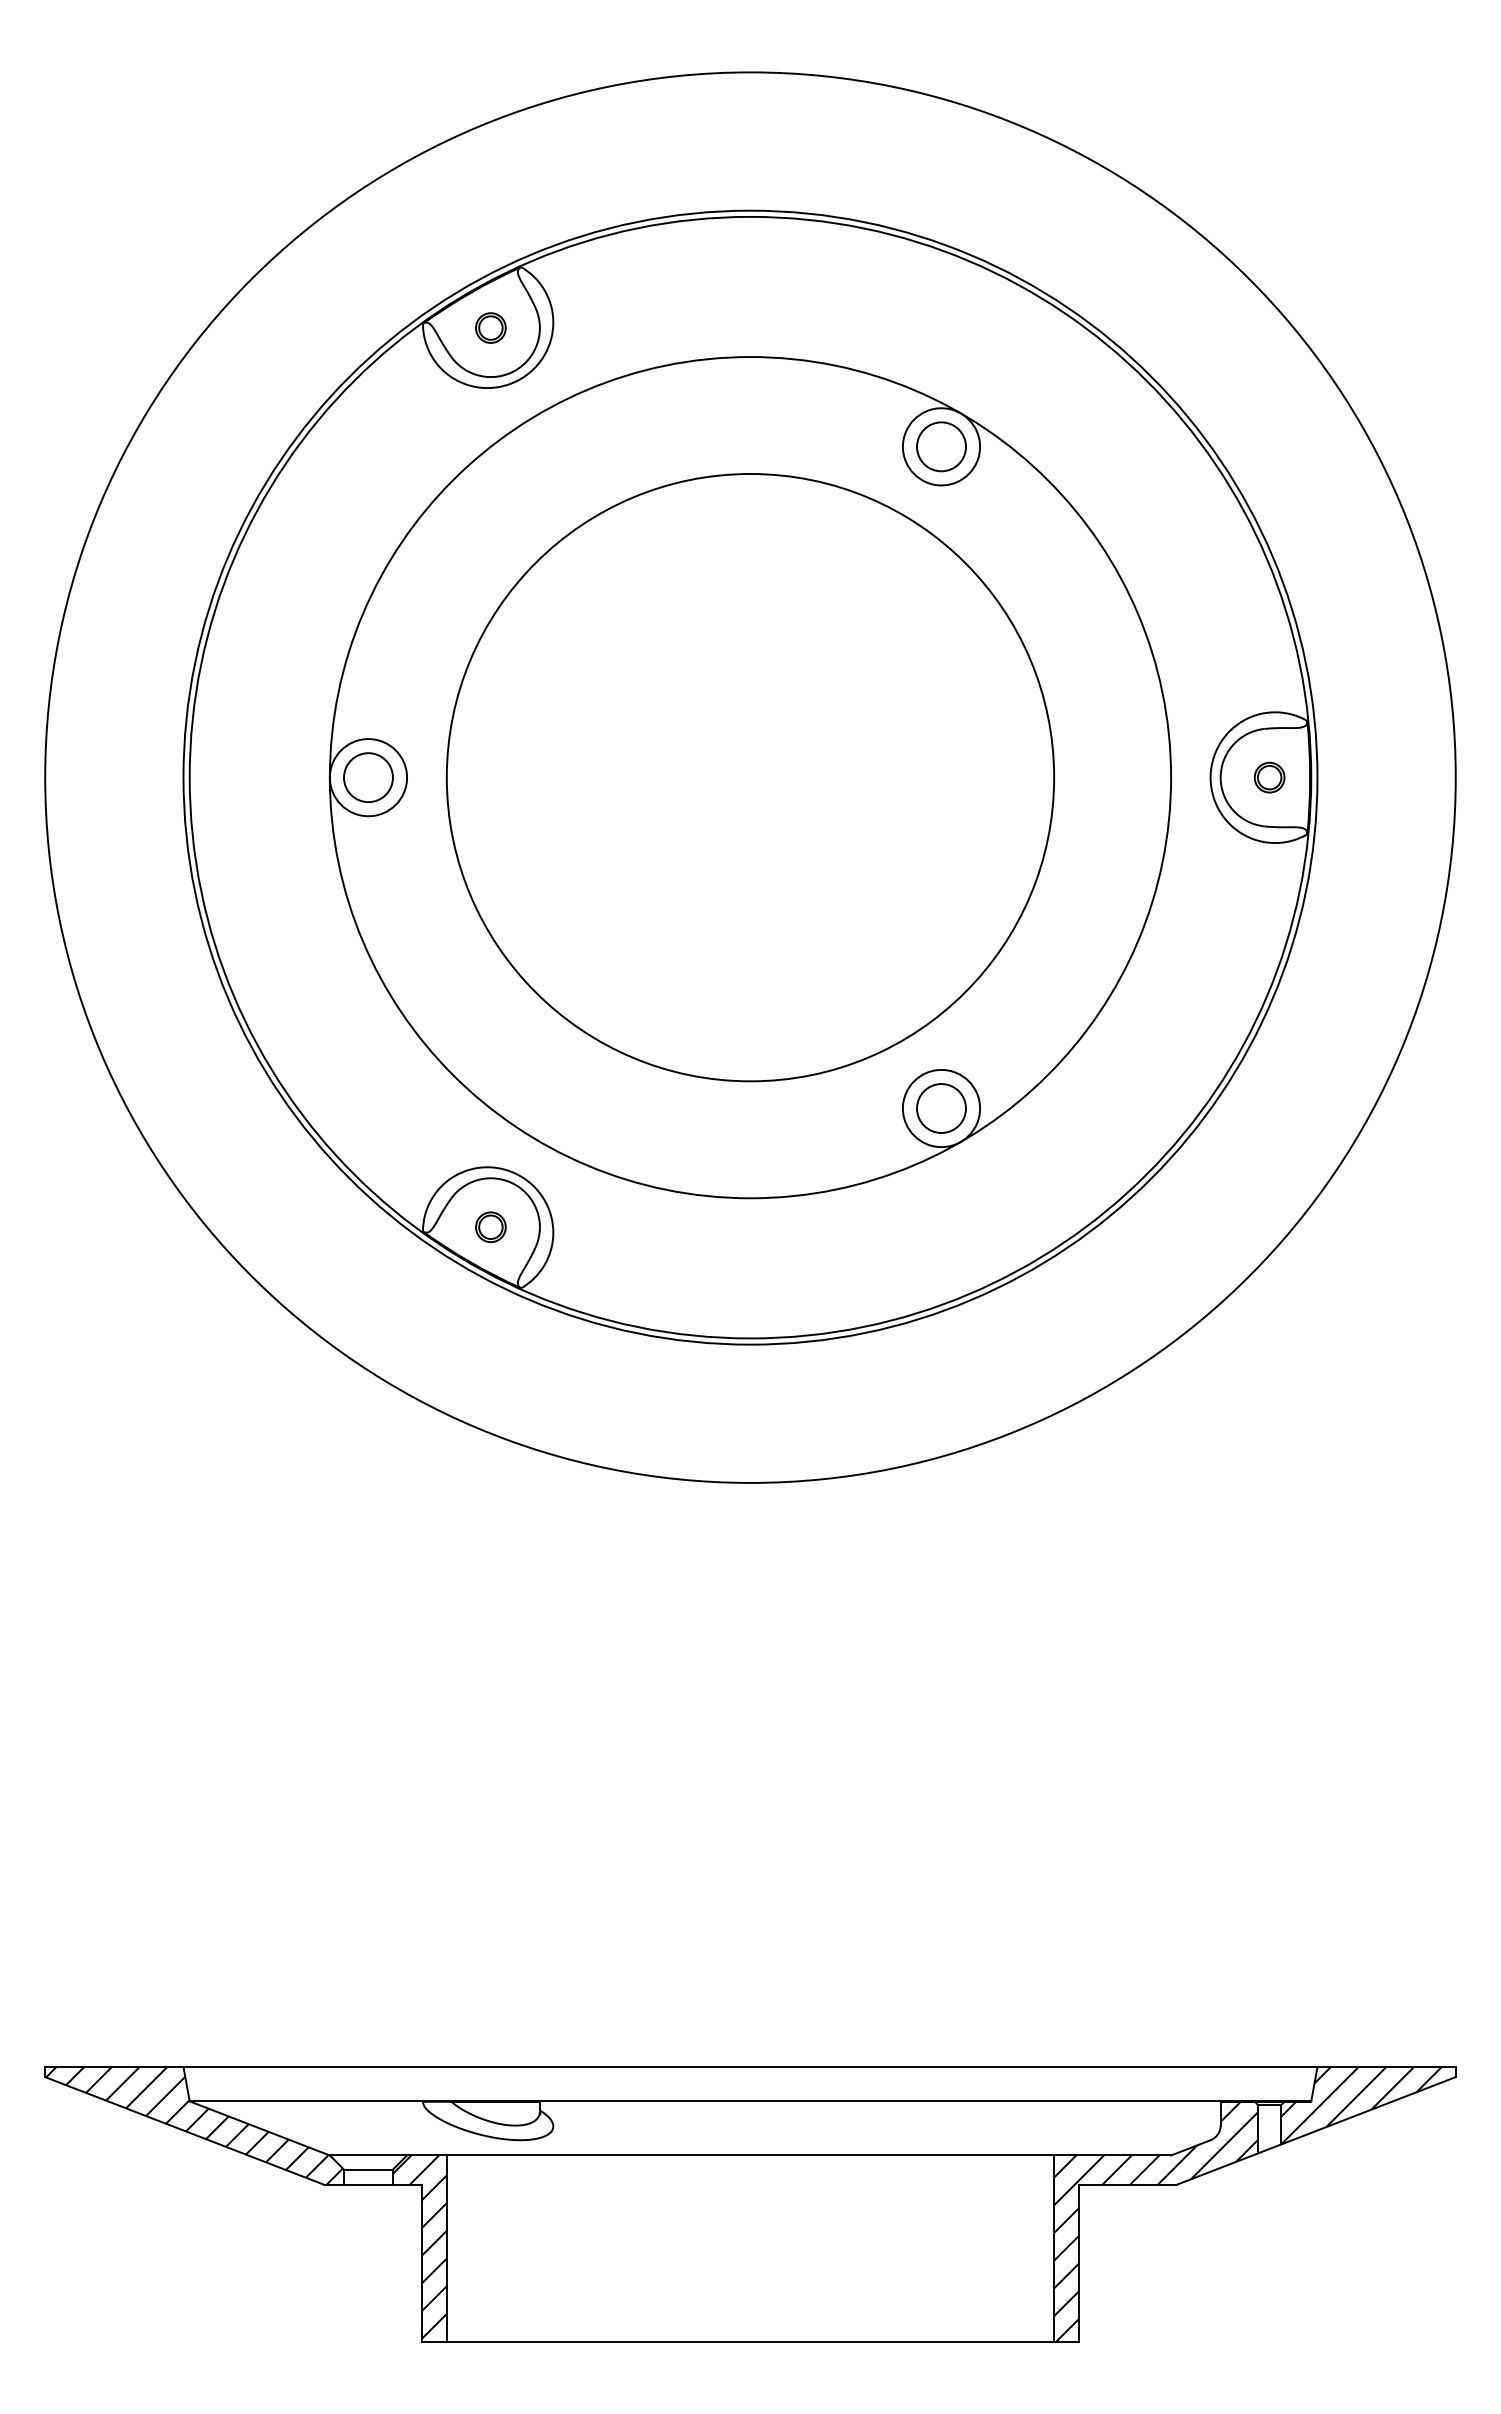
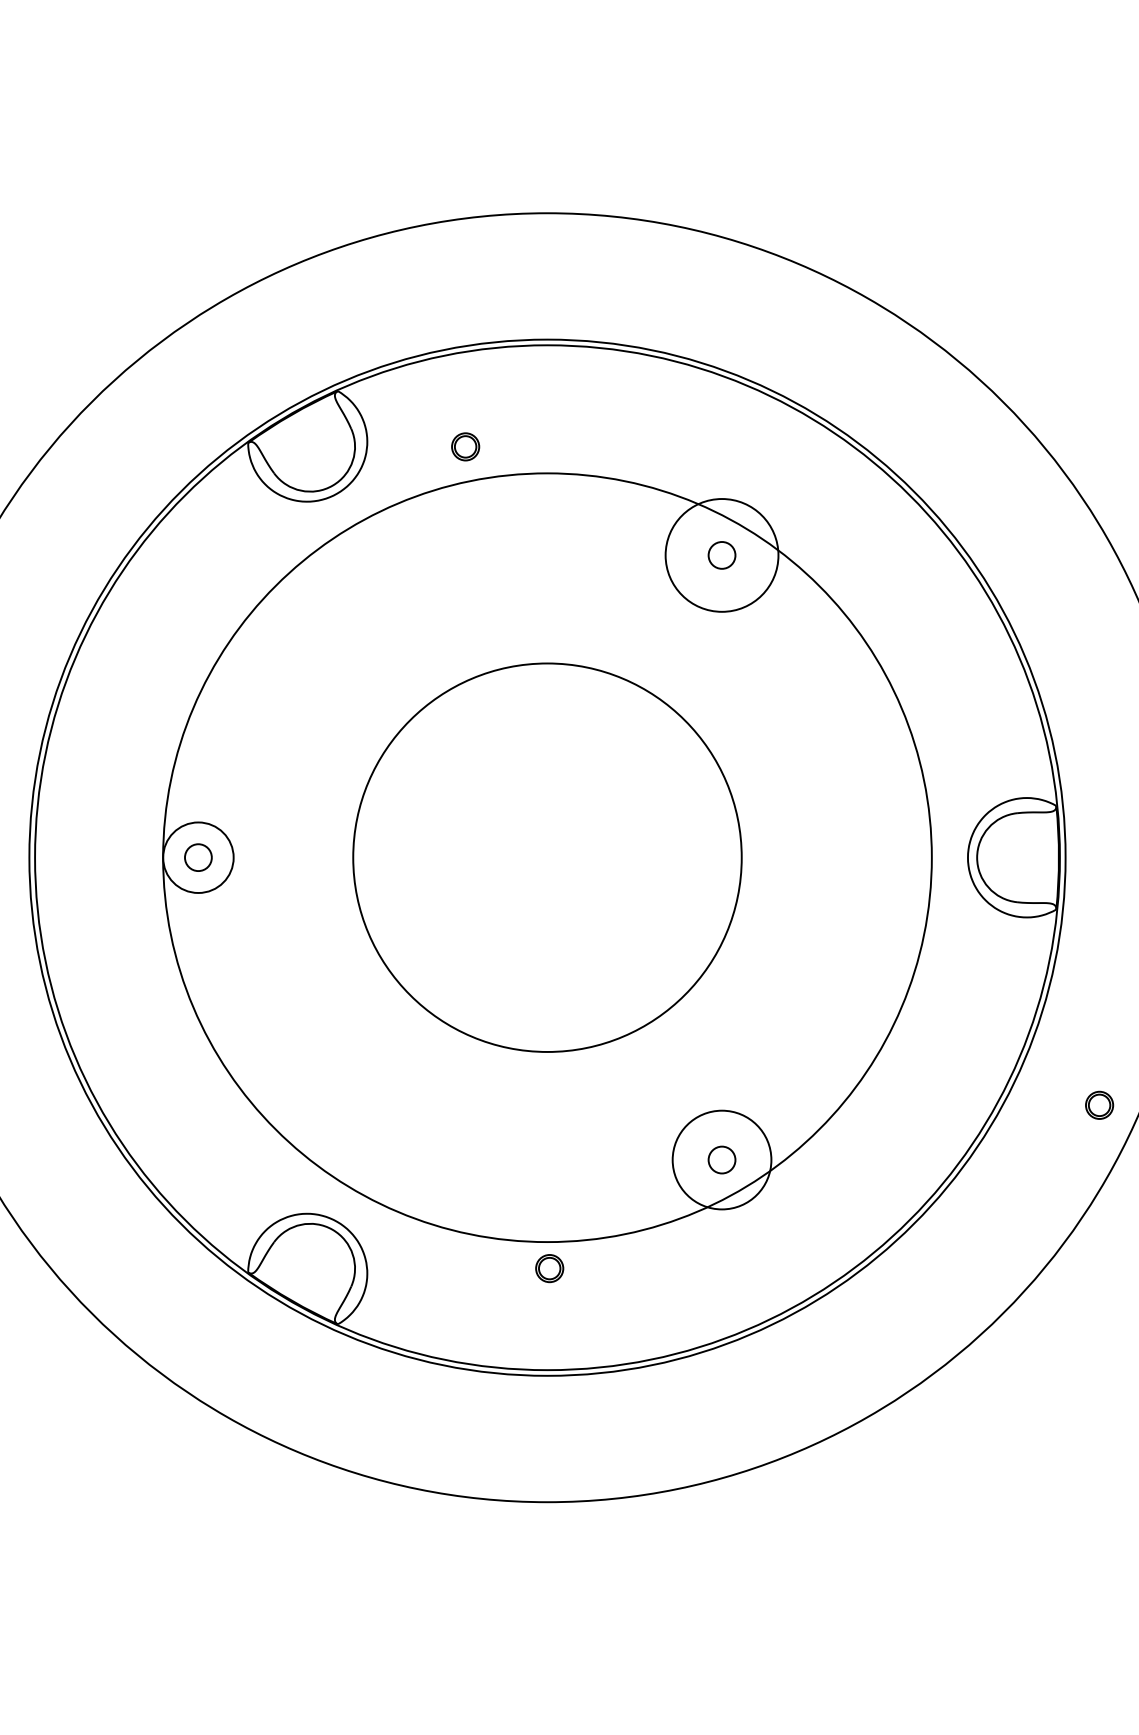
part: (490, 327) -> (465, 446), moved
circle: (941, 446) -> (722, 555), size x0.6
circle: (941, 446) -> (722, 555), size x1.6
circle: (368, 777) -> (198, 857), size x0.6
circle: (750, 777) -> (547, 857), size x0.7
part: (1269, 777) -> (1099, 1105), moved
circle: (941, 1108) -> (722, 1160), size x0.6
circle: (941, 1108) -> (722, 1160), size x1.4
part: (490, 1227) -> (549, 1268), moved

